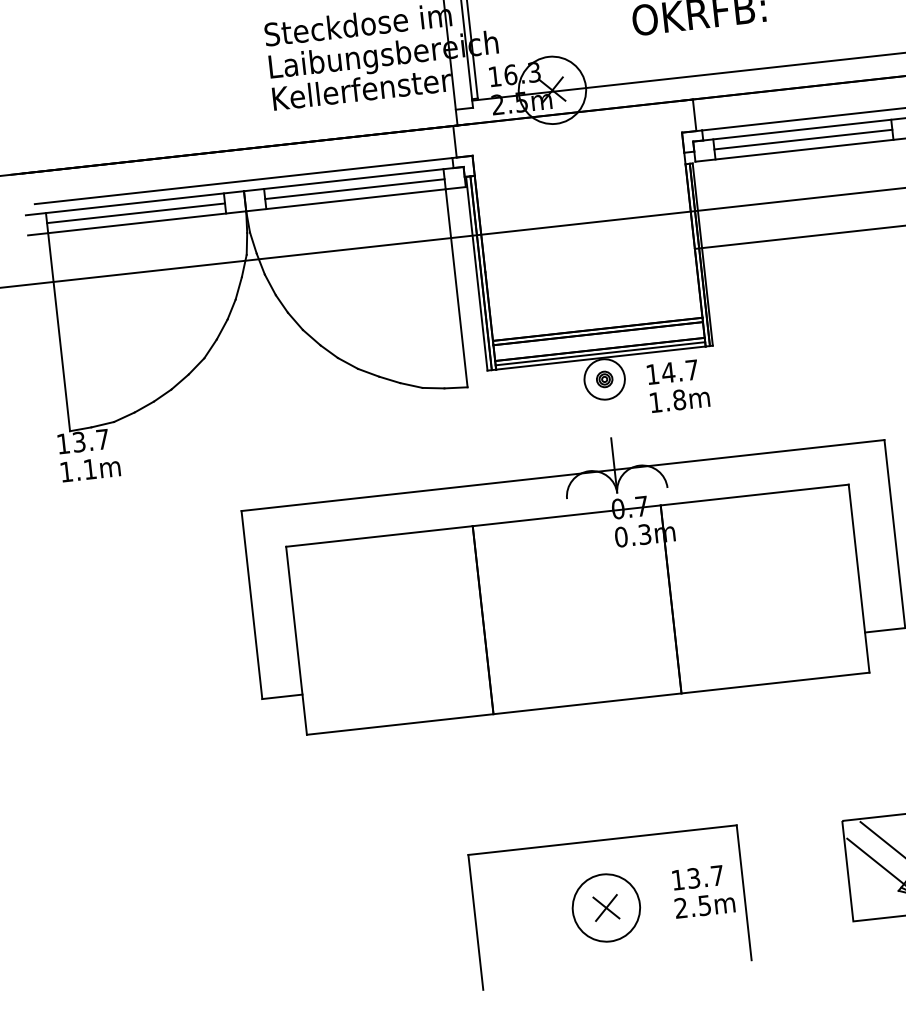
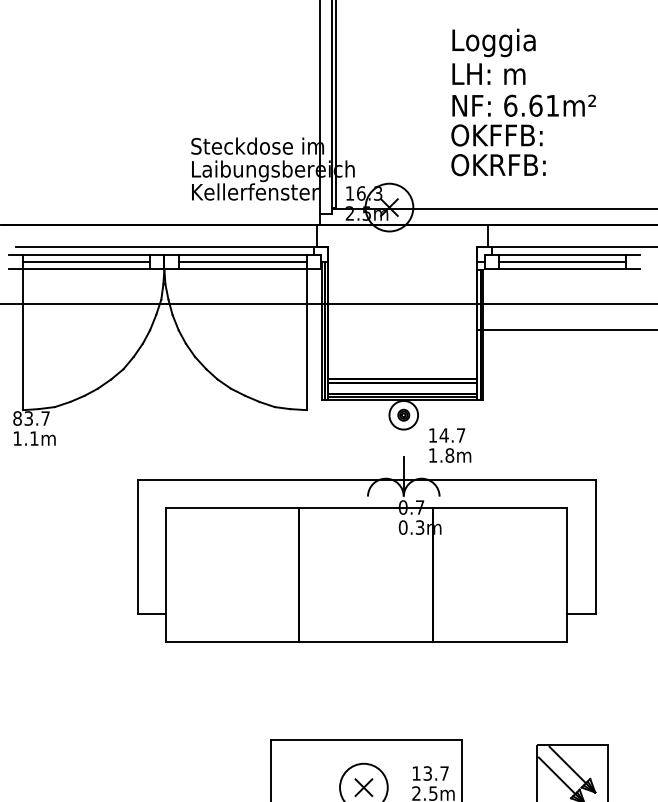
text: (678, 385) -> (450, 445), moved
text: (63, 443) -> (17, 418), 13.7 -> 83.7

